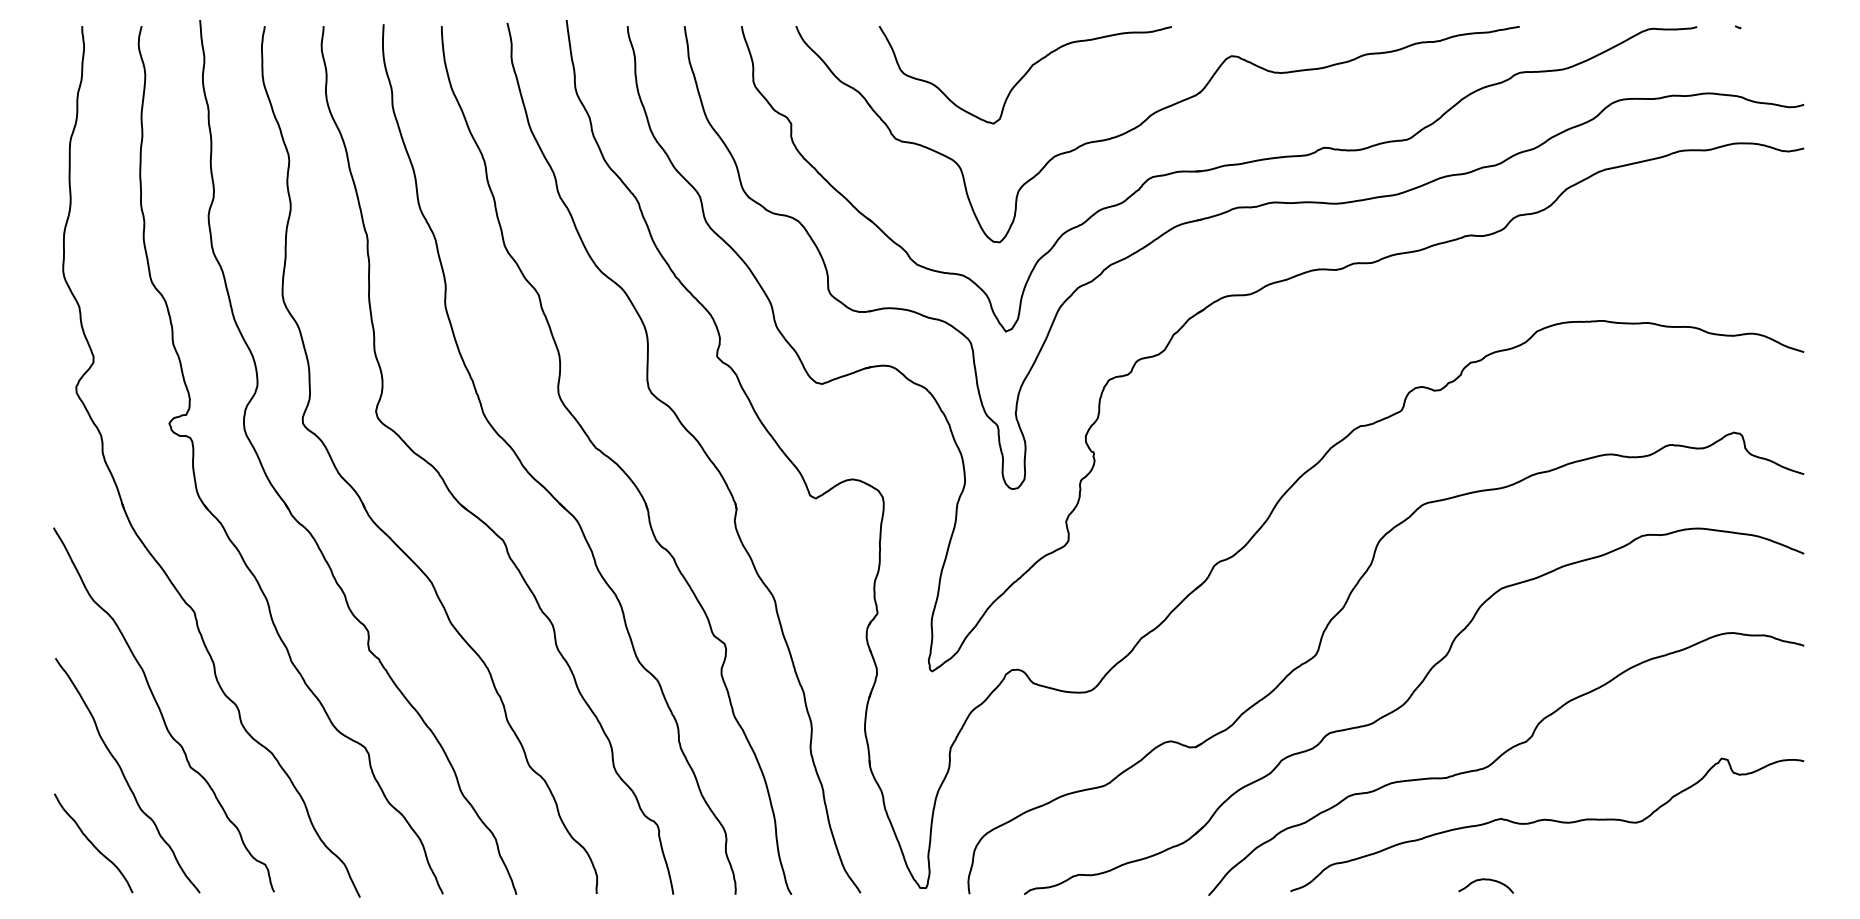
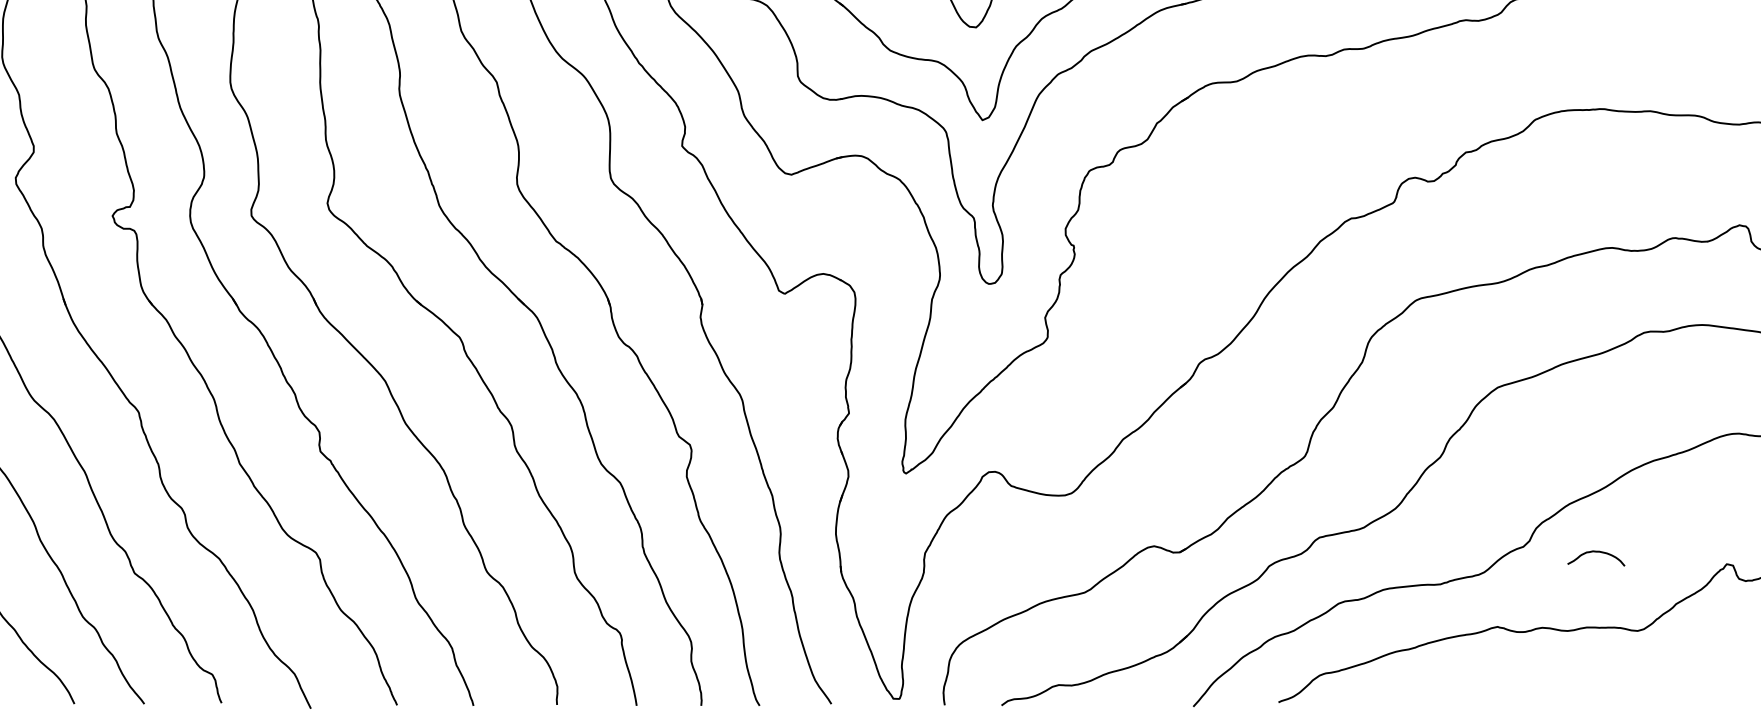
curve: (1485, 880) -> (1595, 552), moved

